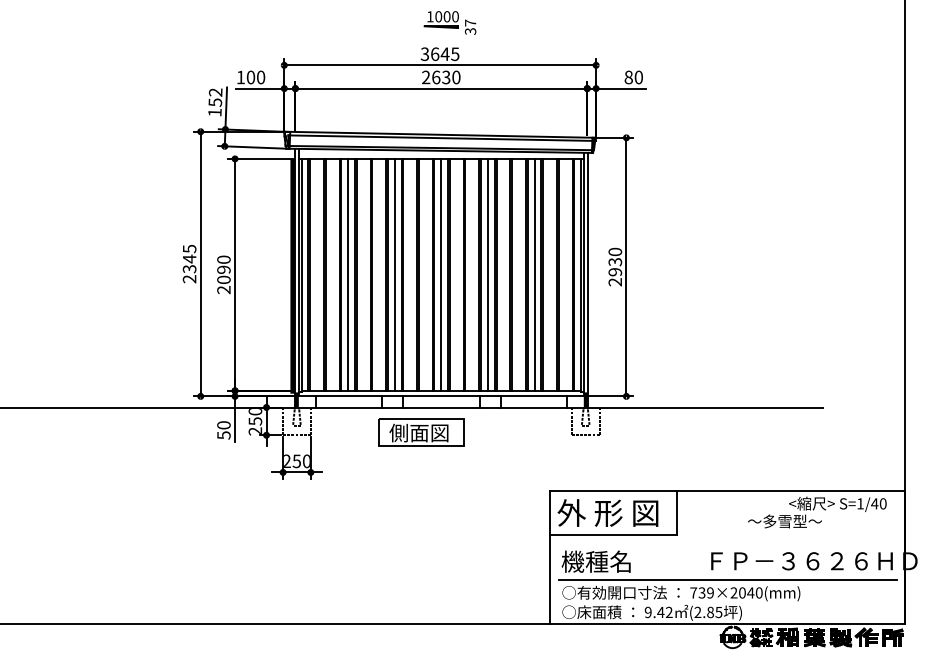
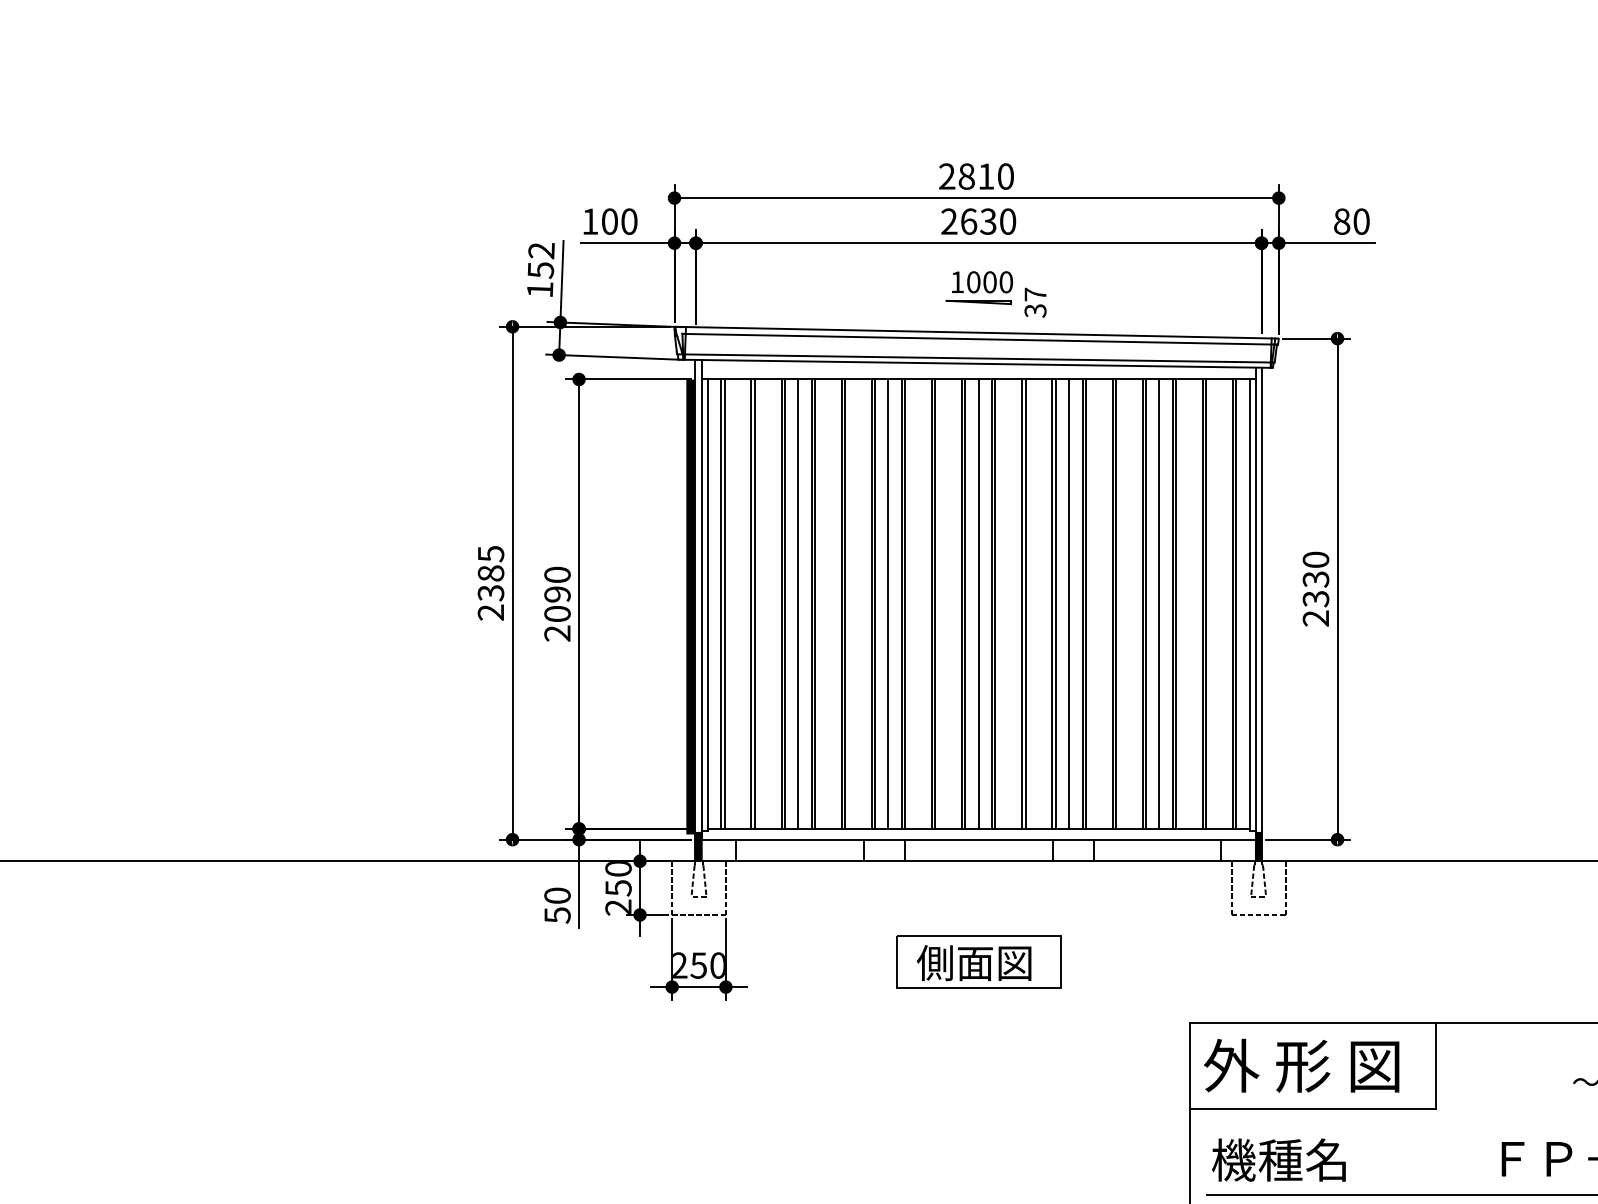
part: (449, 22) -> (994, 293), moved
text: (439, 54) -> (975, 177), 3645 -> 2810
text: (189, 258) -> (490, 572), 2345 -> 2385
text: (615, 272) -> (1316, 599), 2930 -> 2330
part: (421, 432) -> (979, 961), moved

